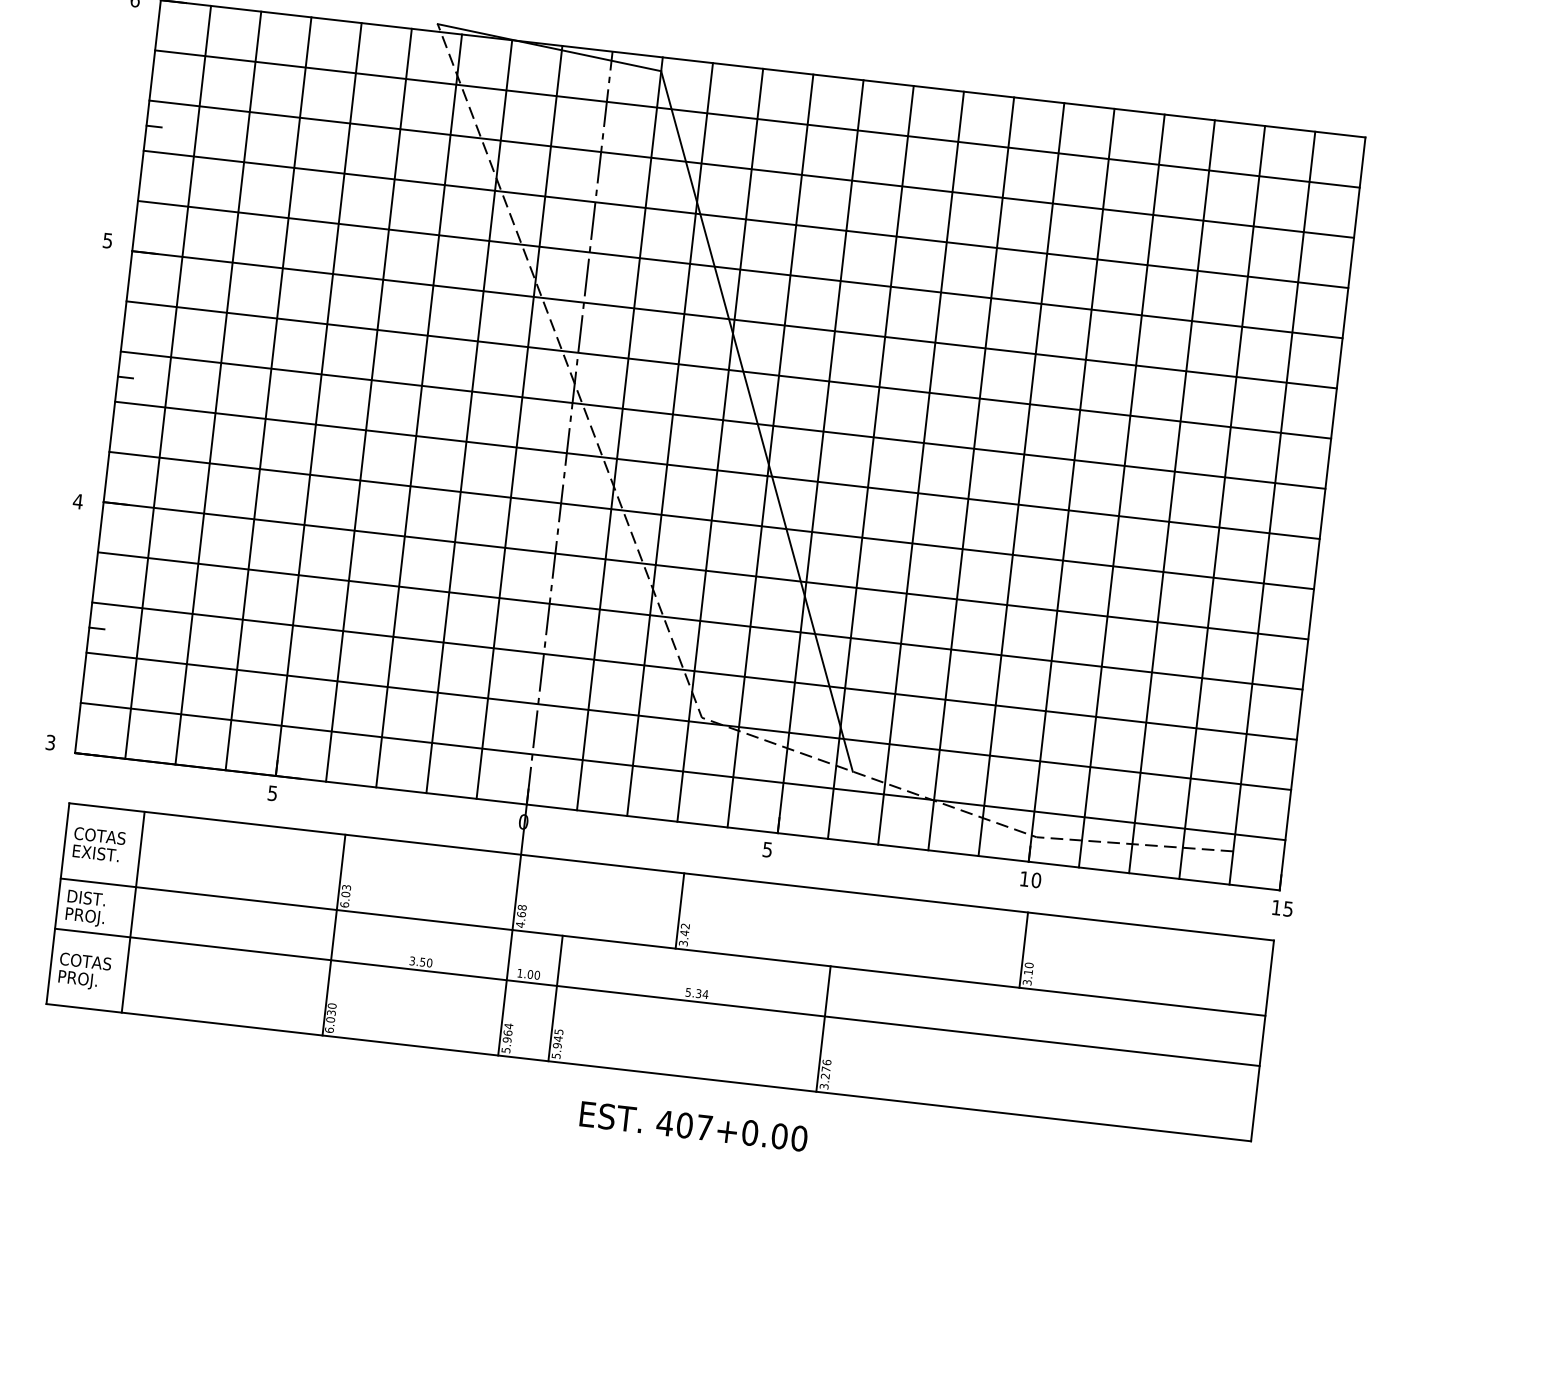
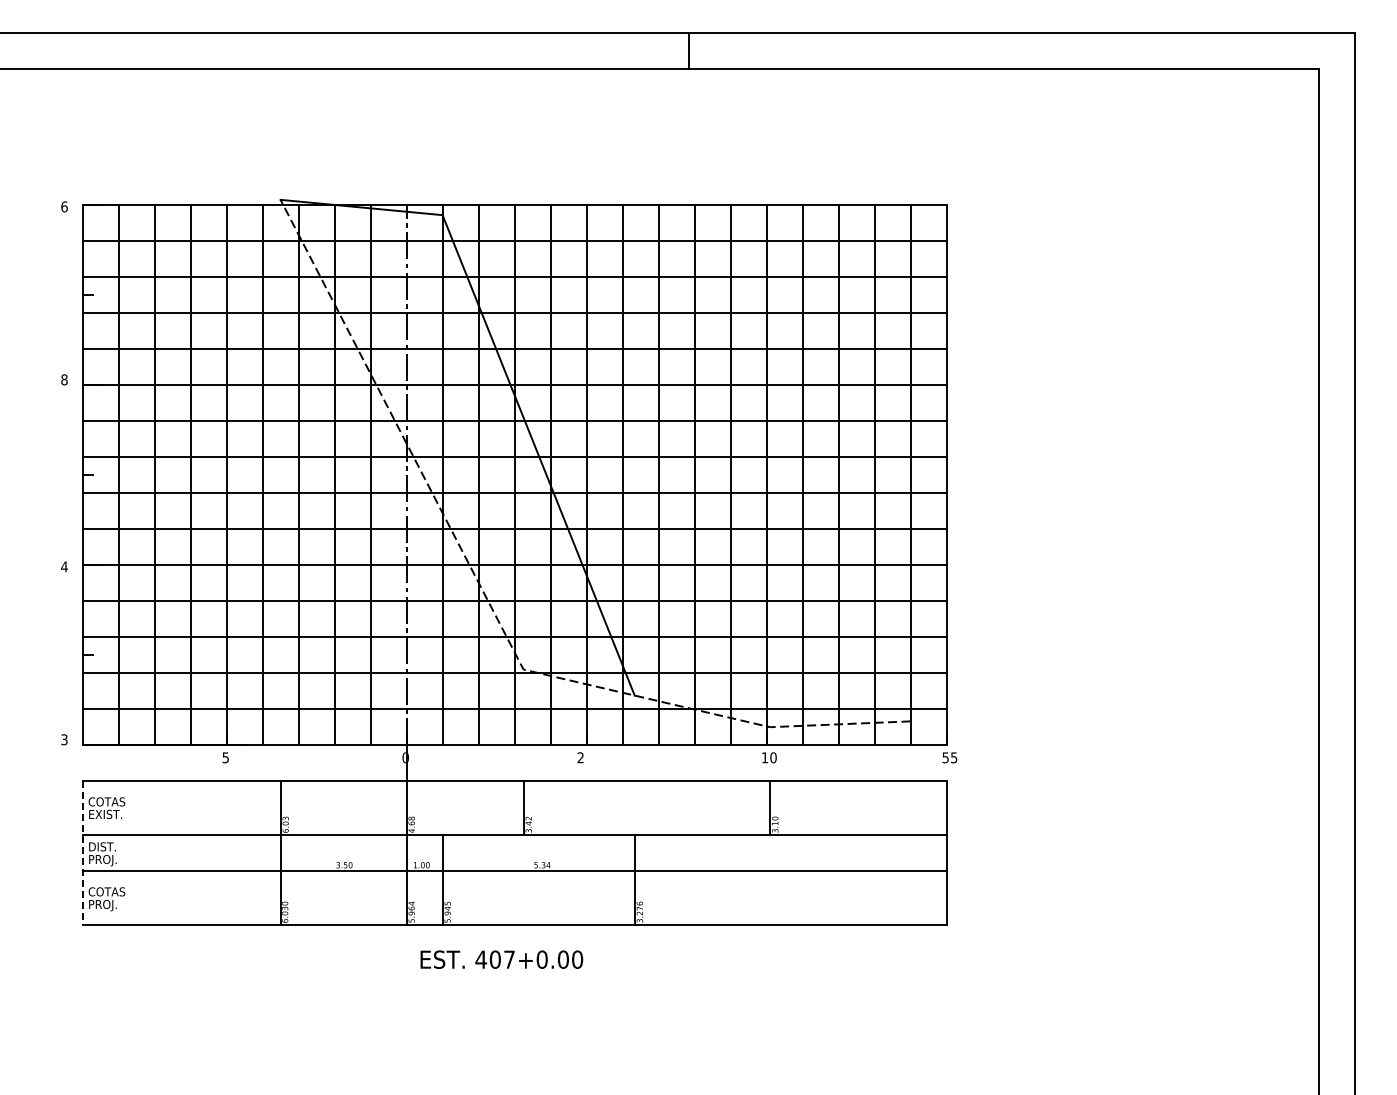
text: (107, 240) -> (64, 379), 5 -> 8
text: (767, 849) -> (580, 757), 5 -> 2
line: (57, 904) -> (82, 853), solid -> dashed
text: (1276, 907) -> (945, 757), 15 -> 55
line: (132, 912) -> (136, 853), removed
text: (693, 1126) -> (501, 959), moved

